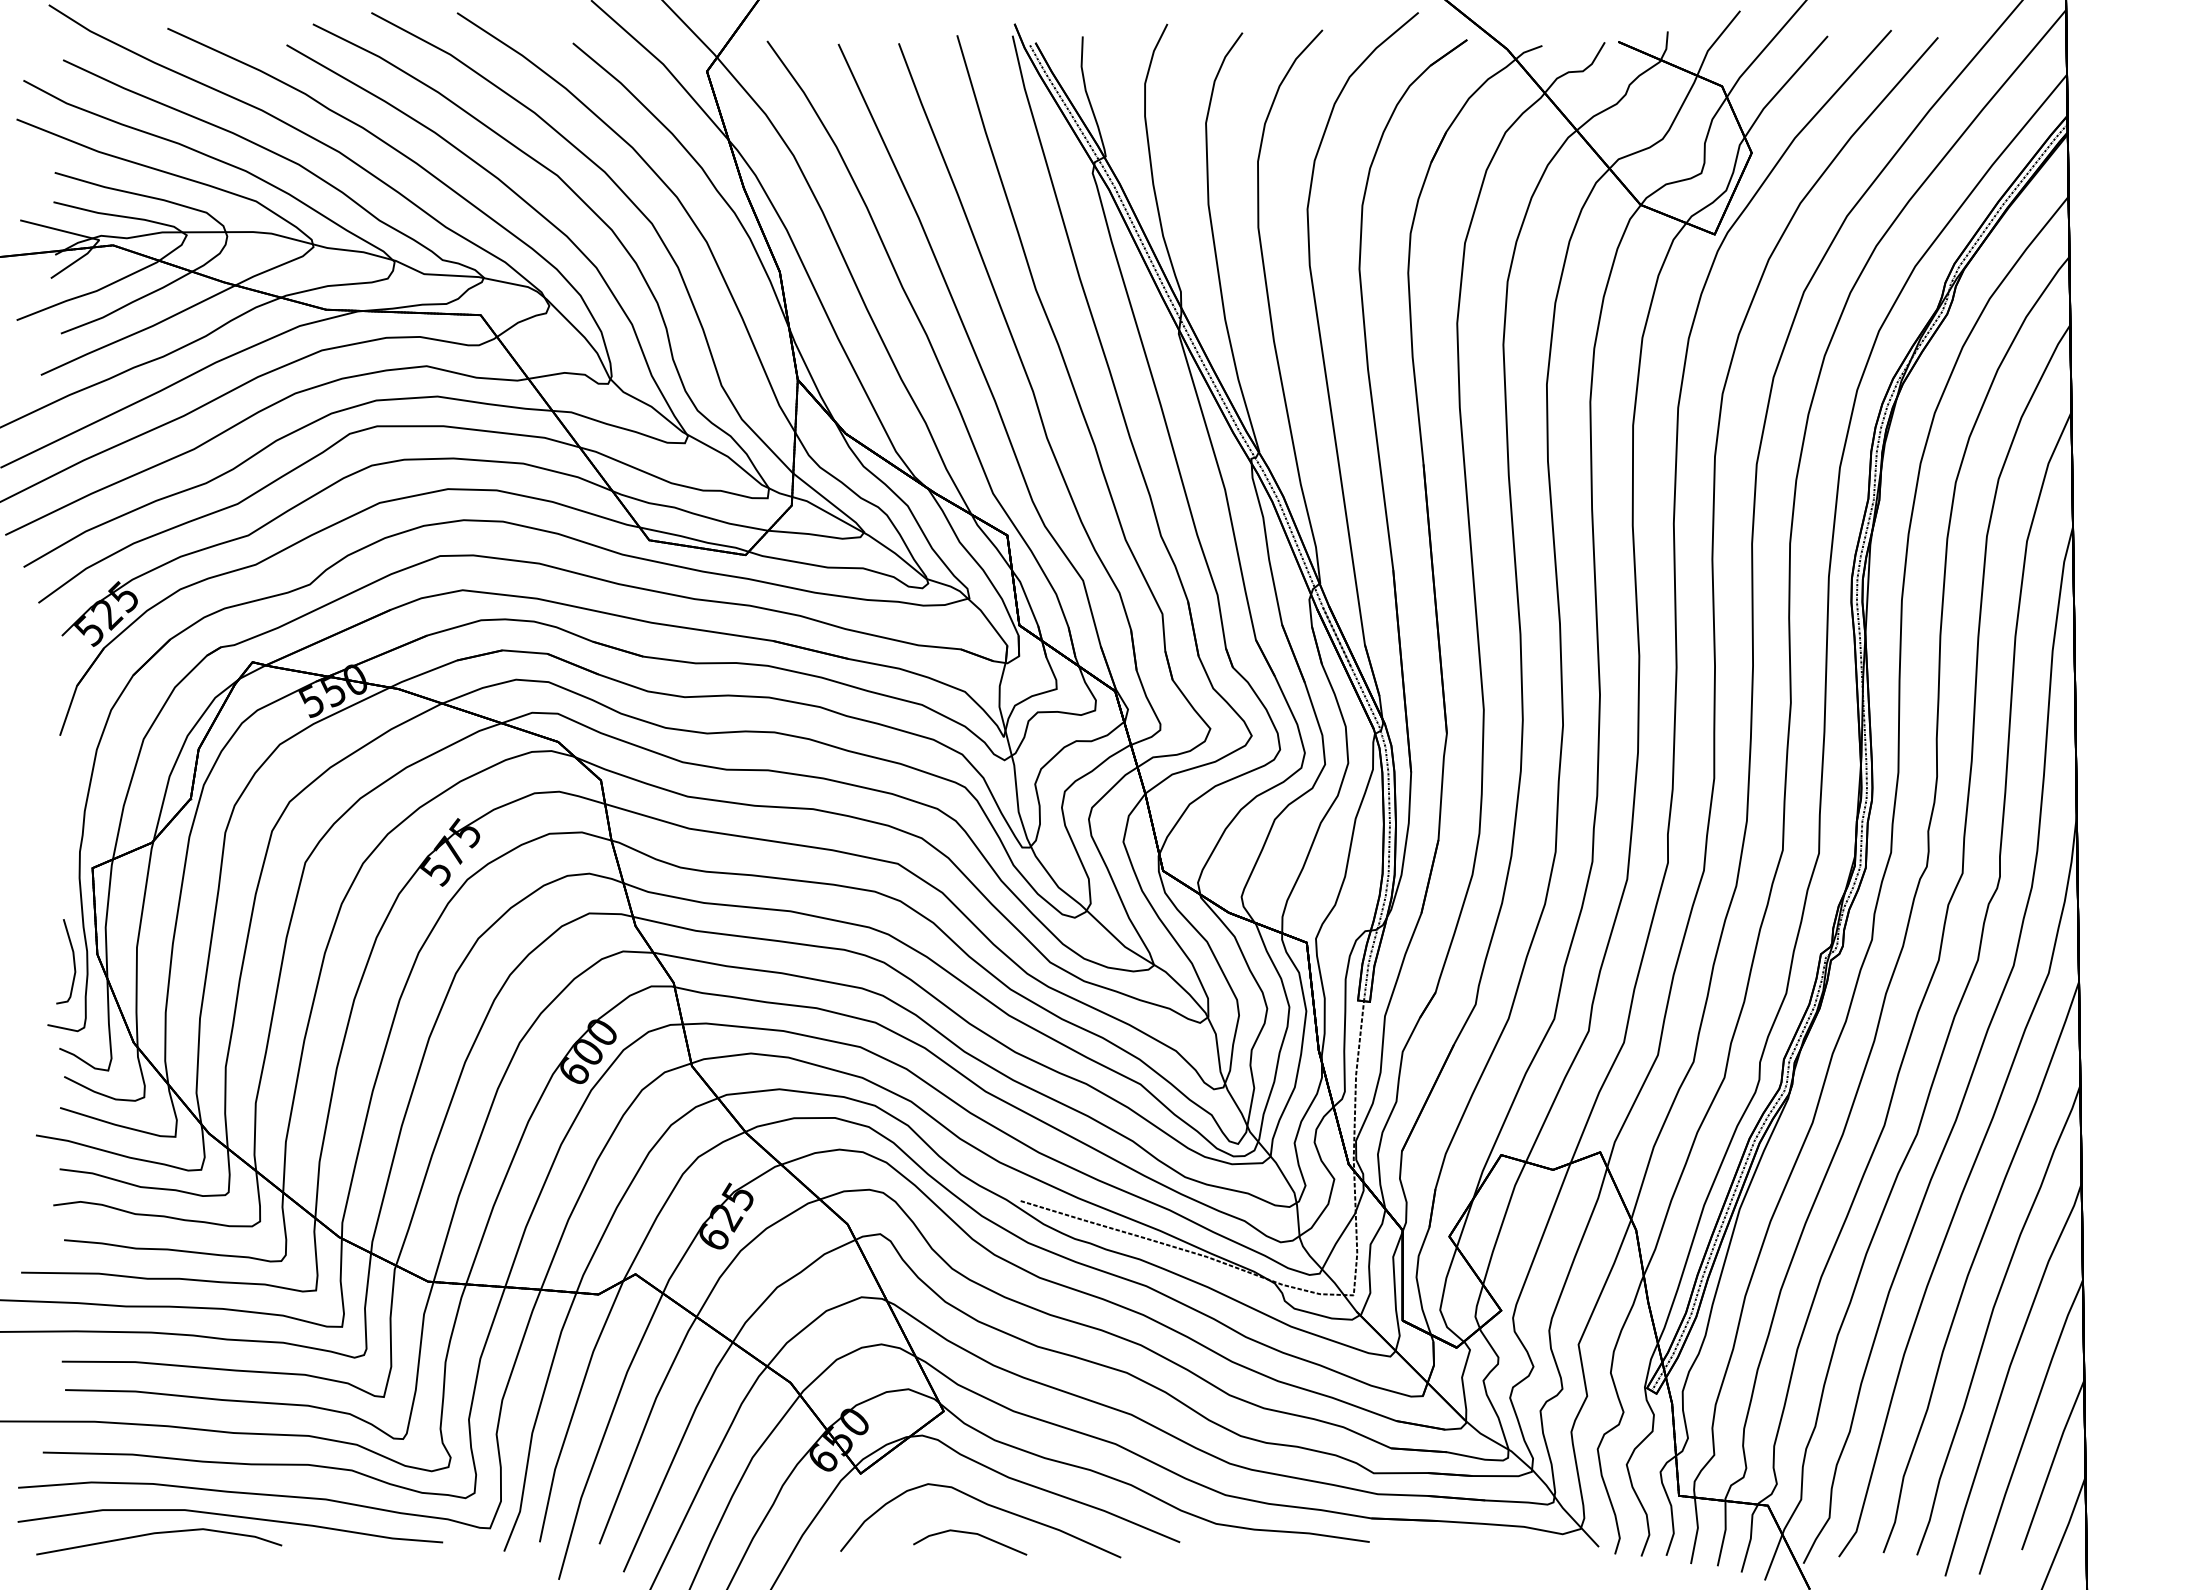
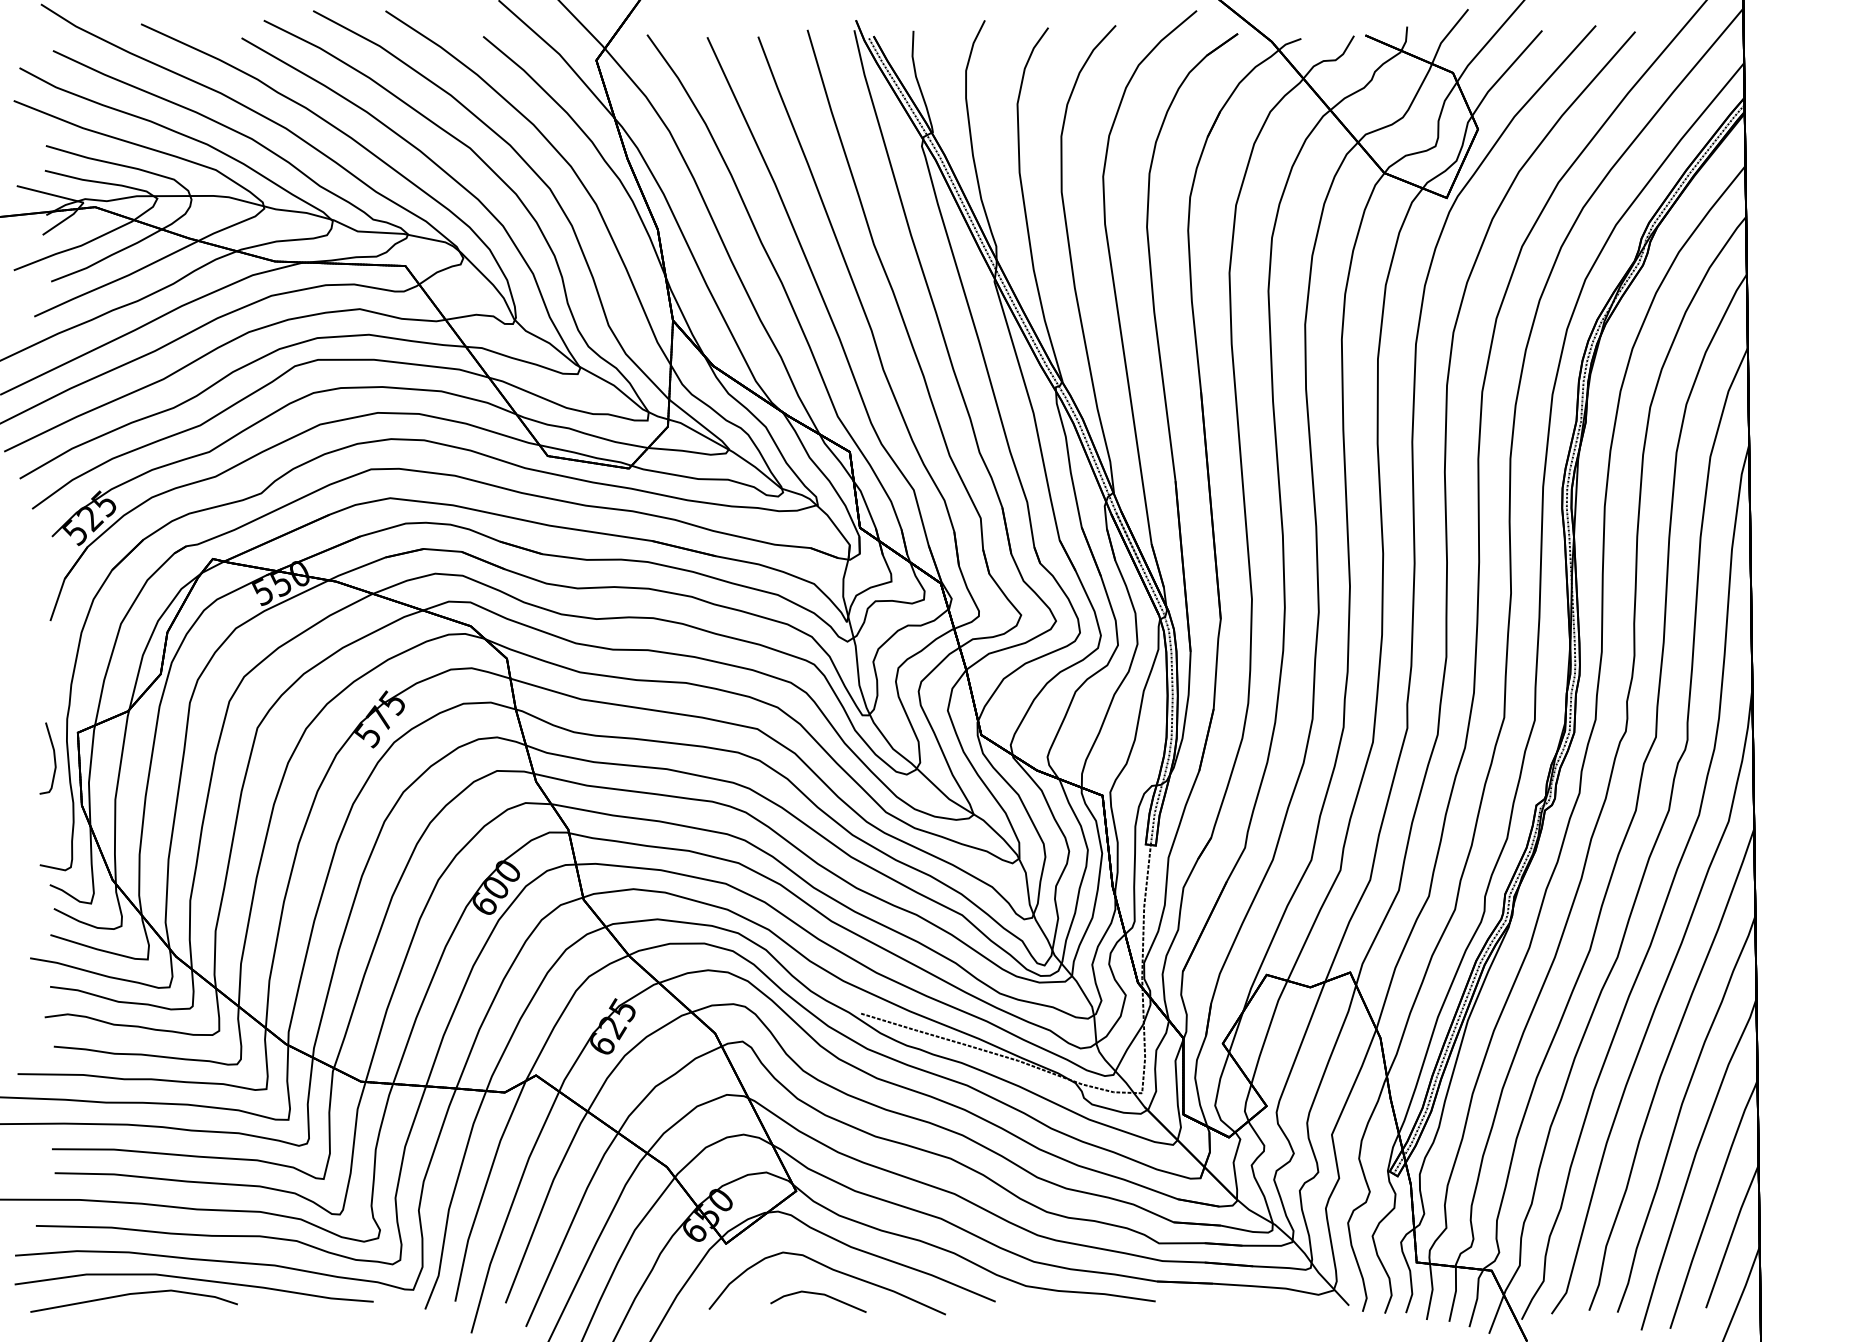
curve: (73, 961) -> (54, 758), moved

